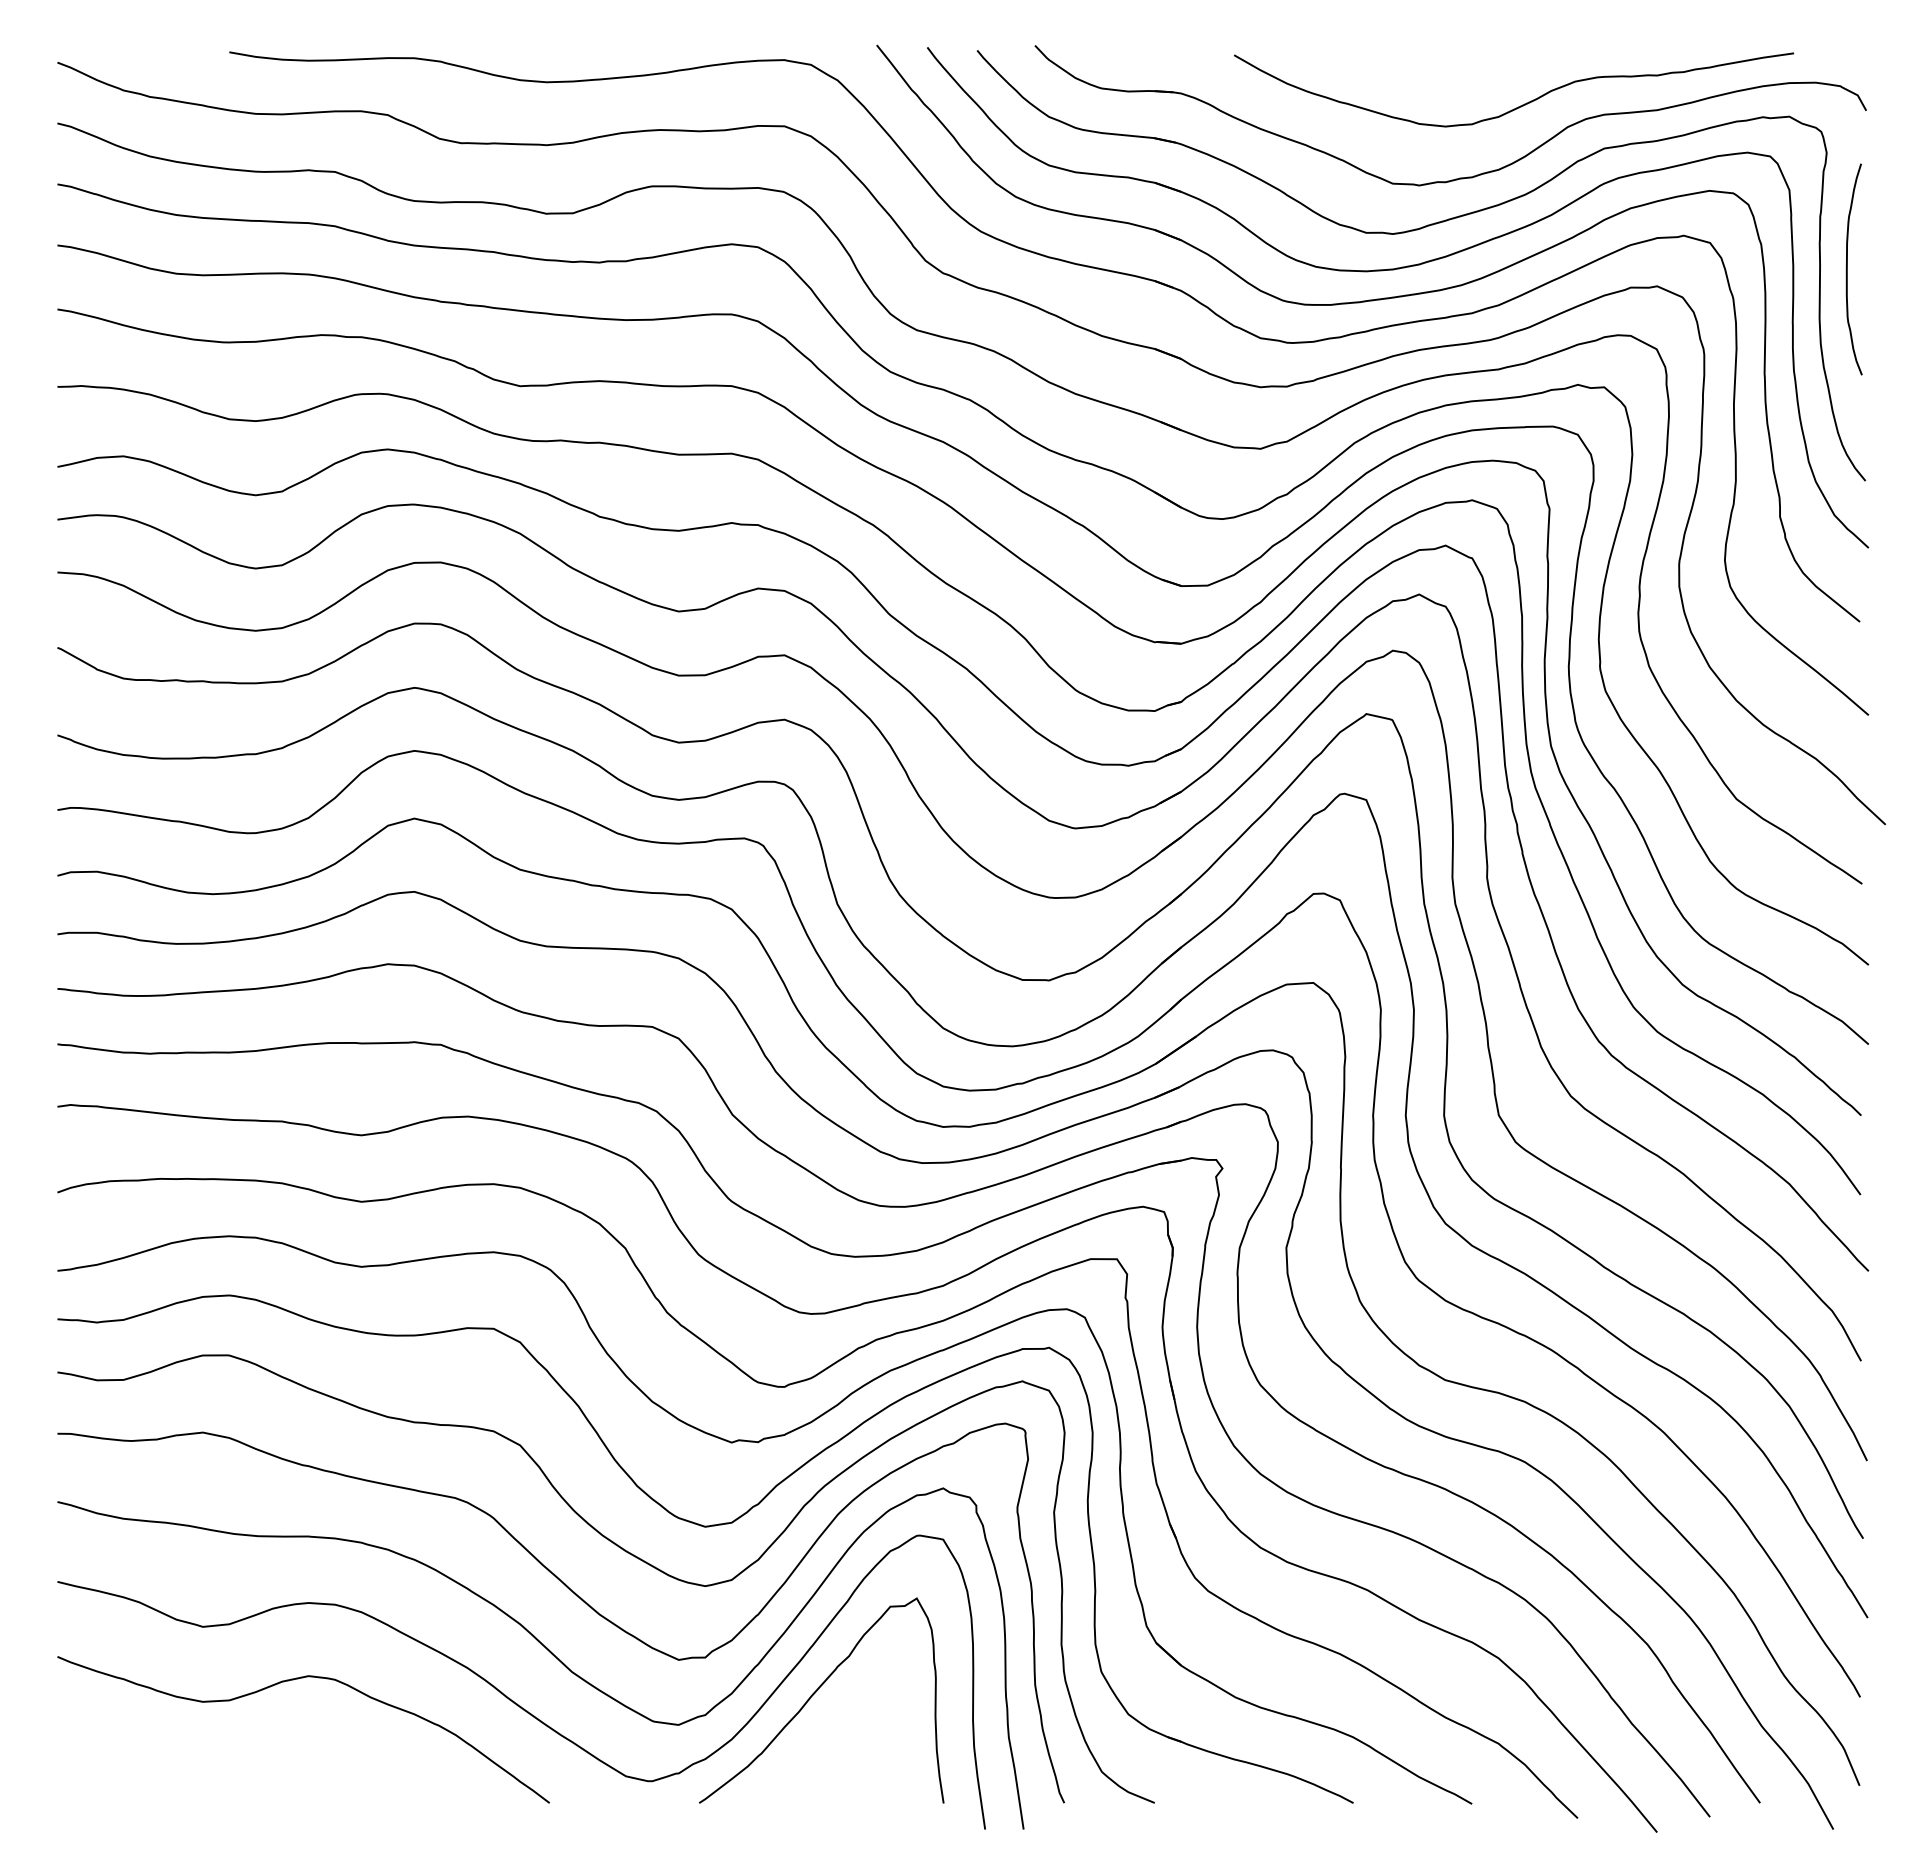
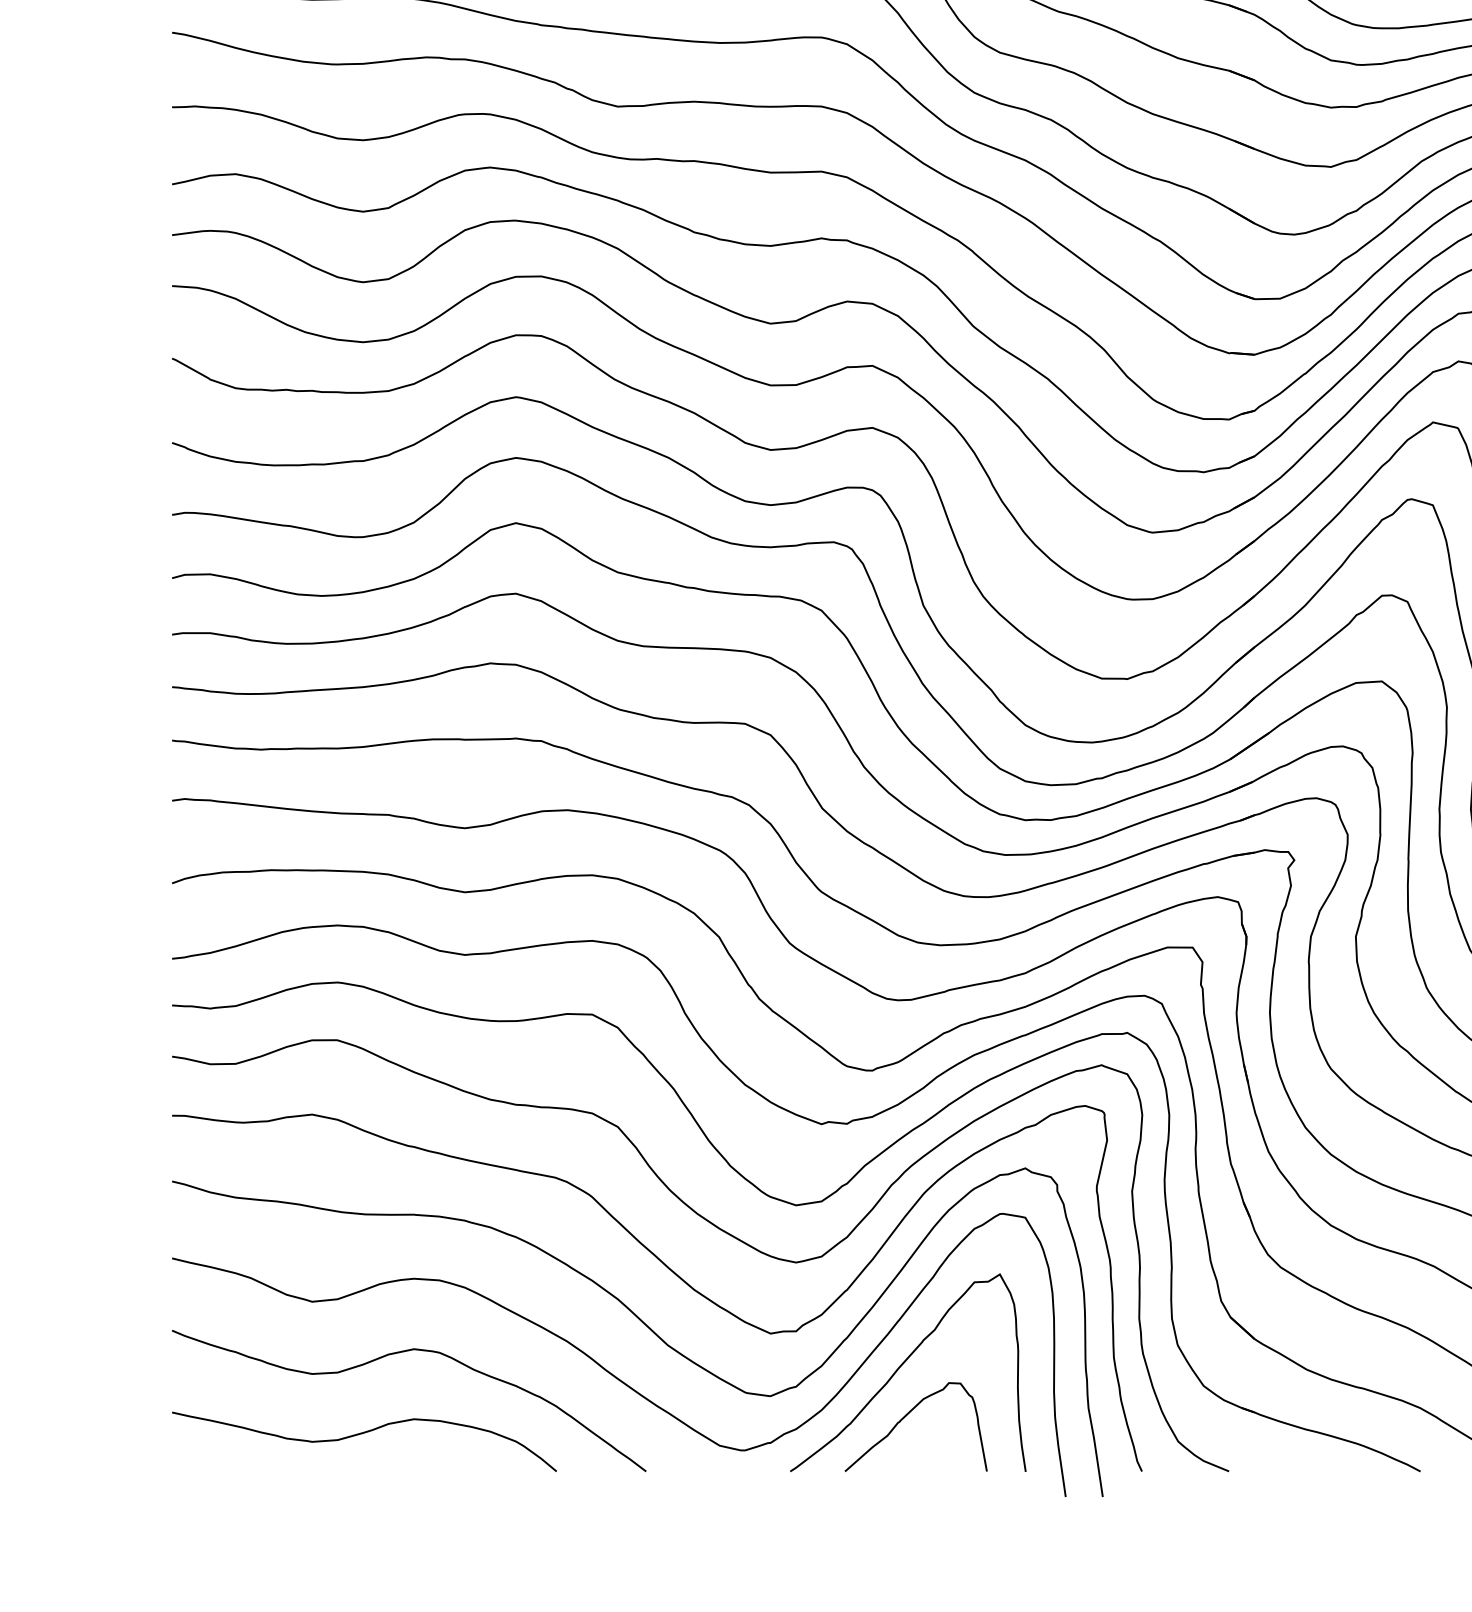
curve: (819, 1746) -> (906, 1416), added
curve: (255, 1764) -> (362, 1434), added

